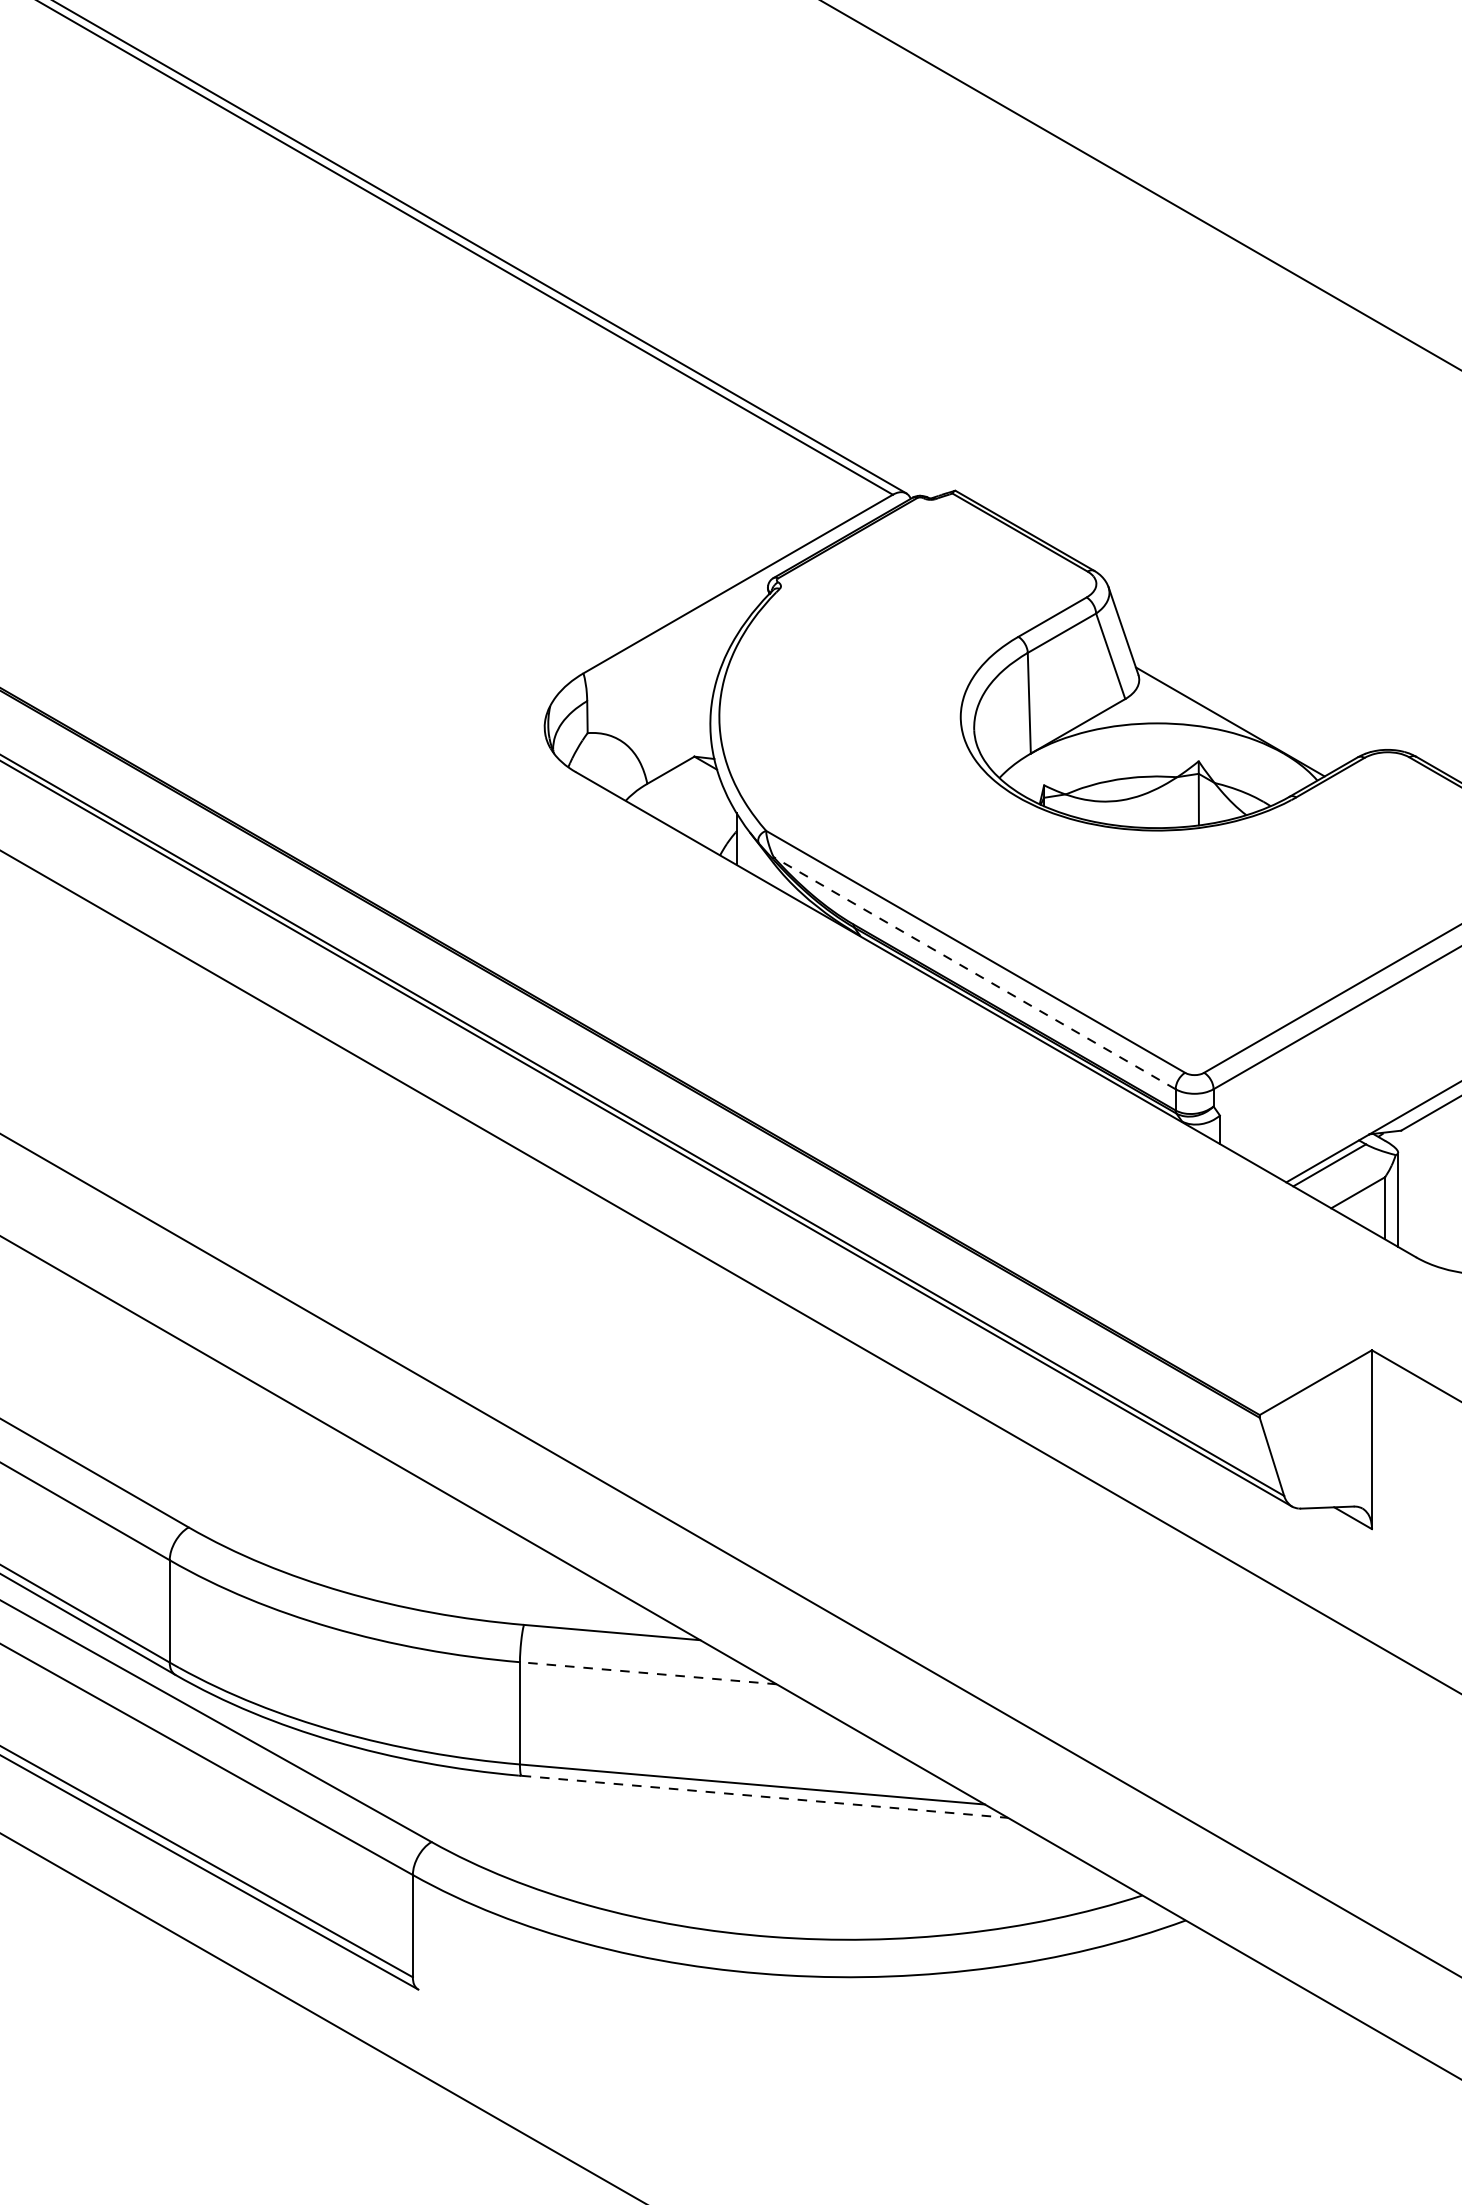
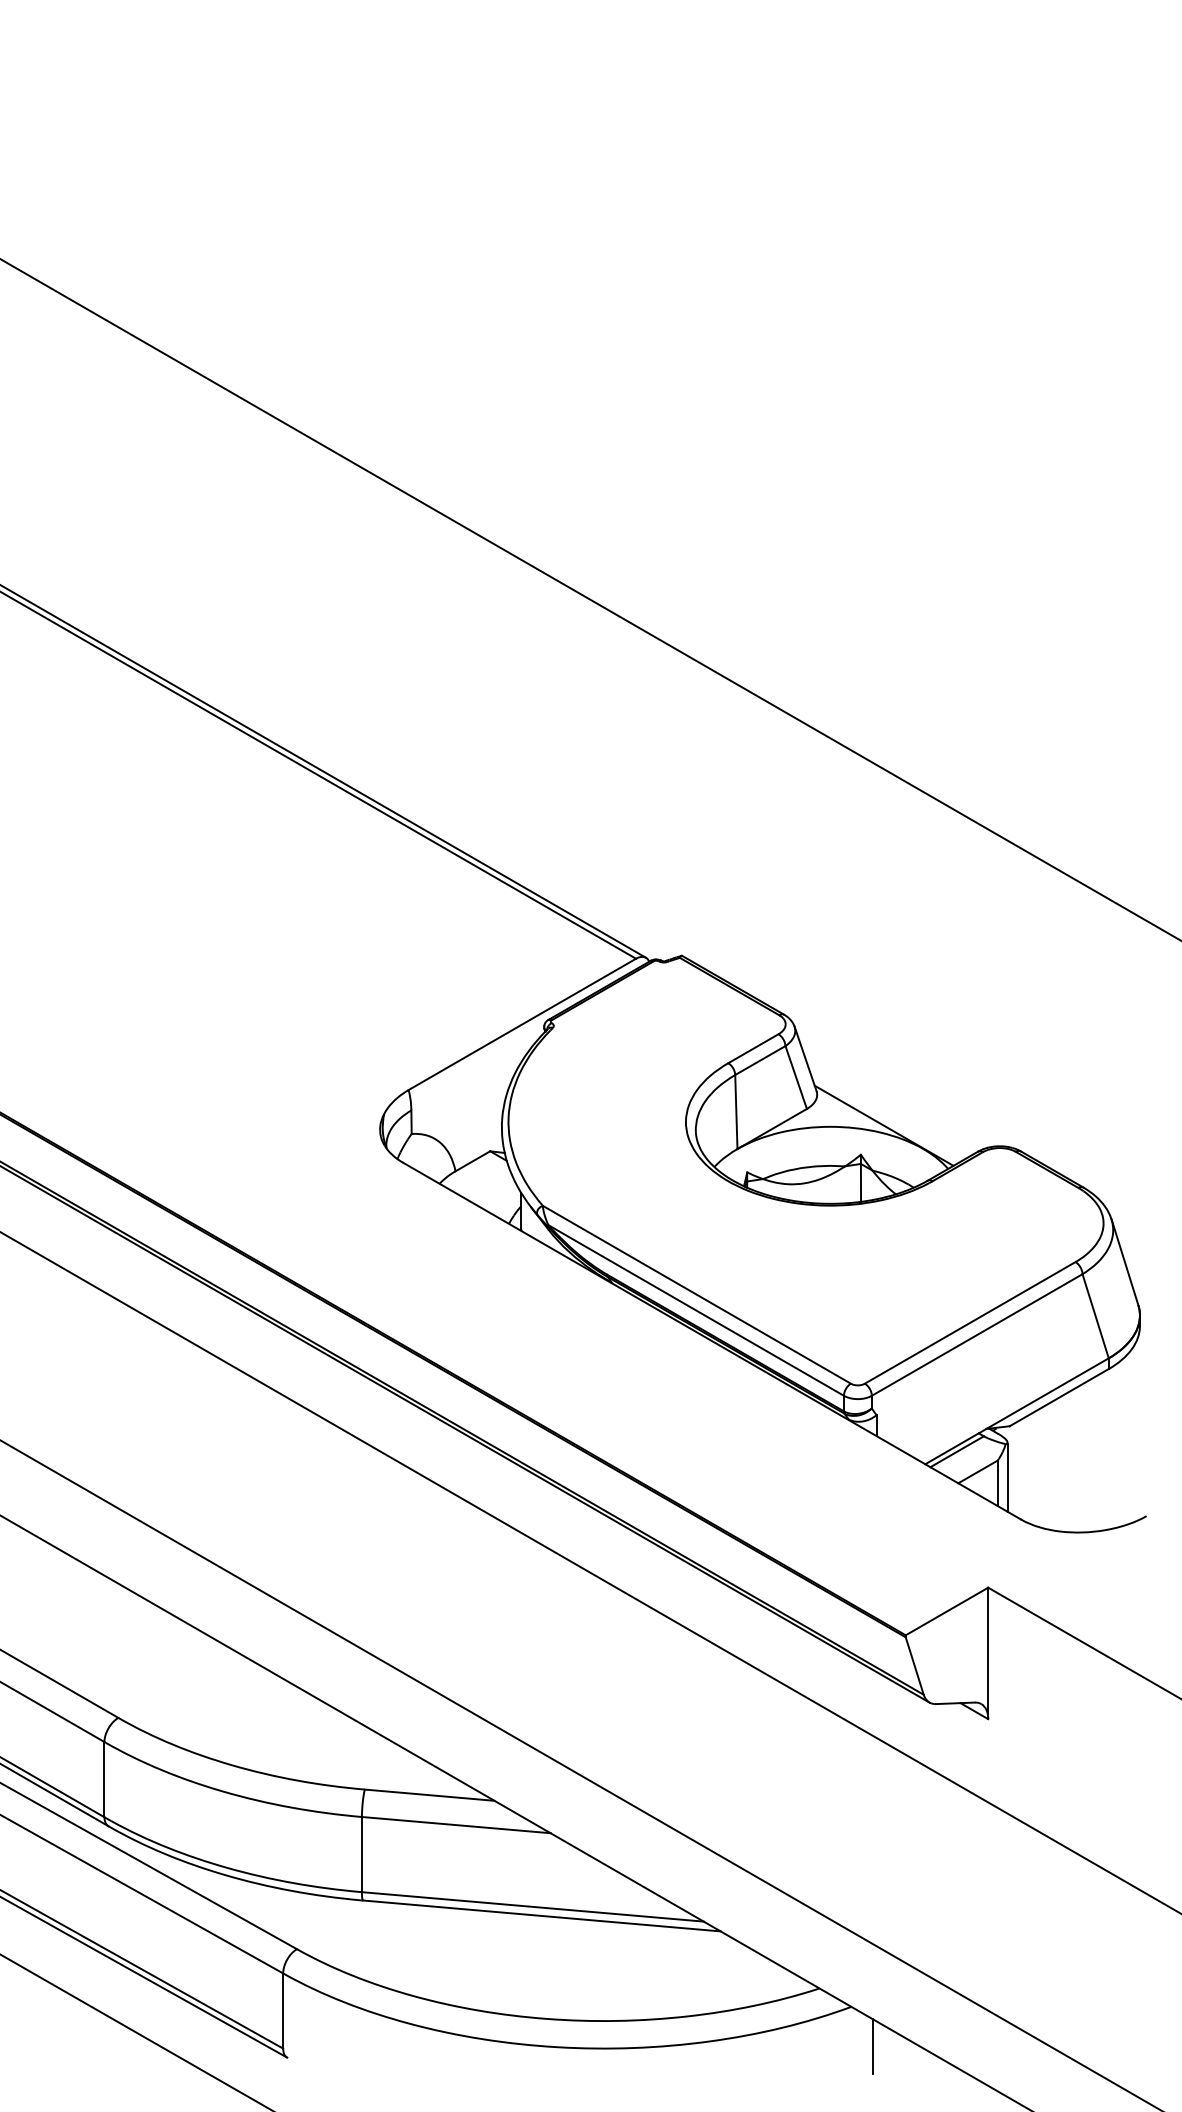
line: (975, 973) -> (696, 1310), dashed -> solid
line: (648, 1673) -> (456, 1825), dashed -> solid
line: (765, 1797) -> (542, 1916), dashed -> solid
line: (1214, 1974) -> (872, 2046), added

